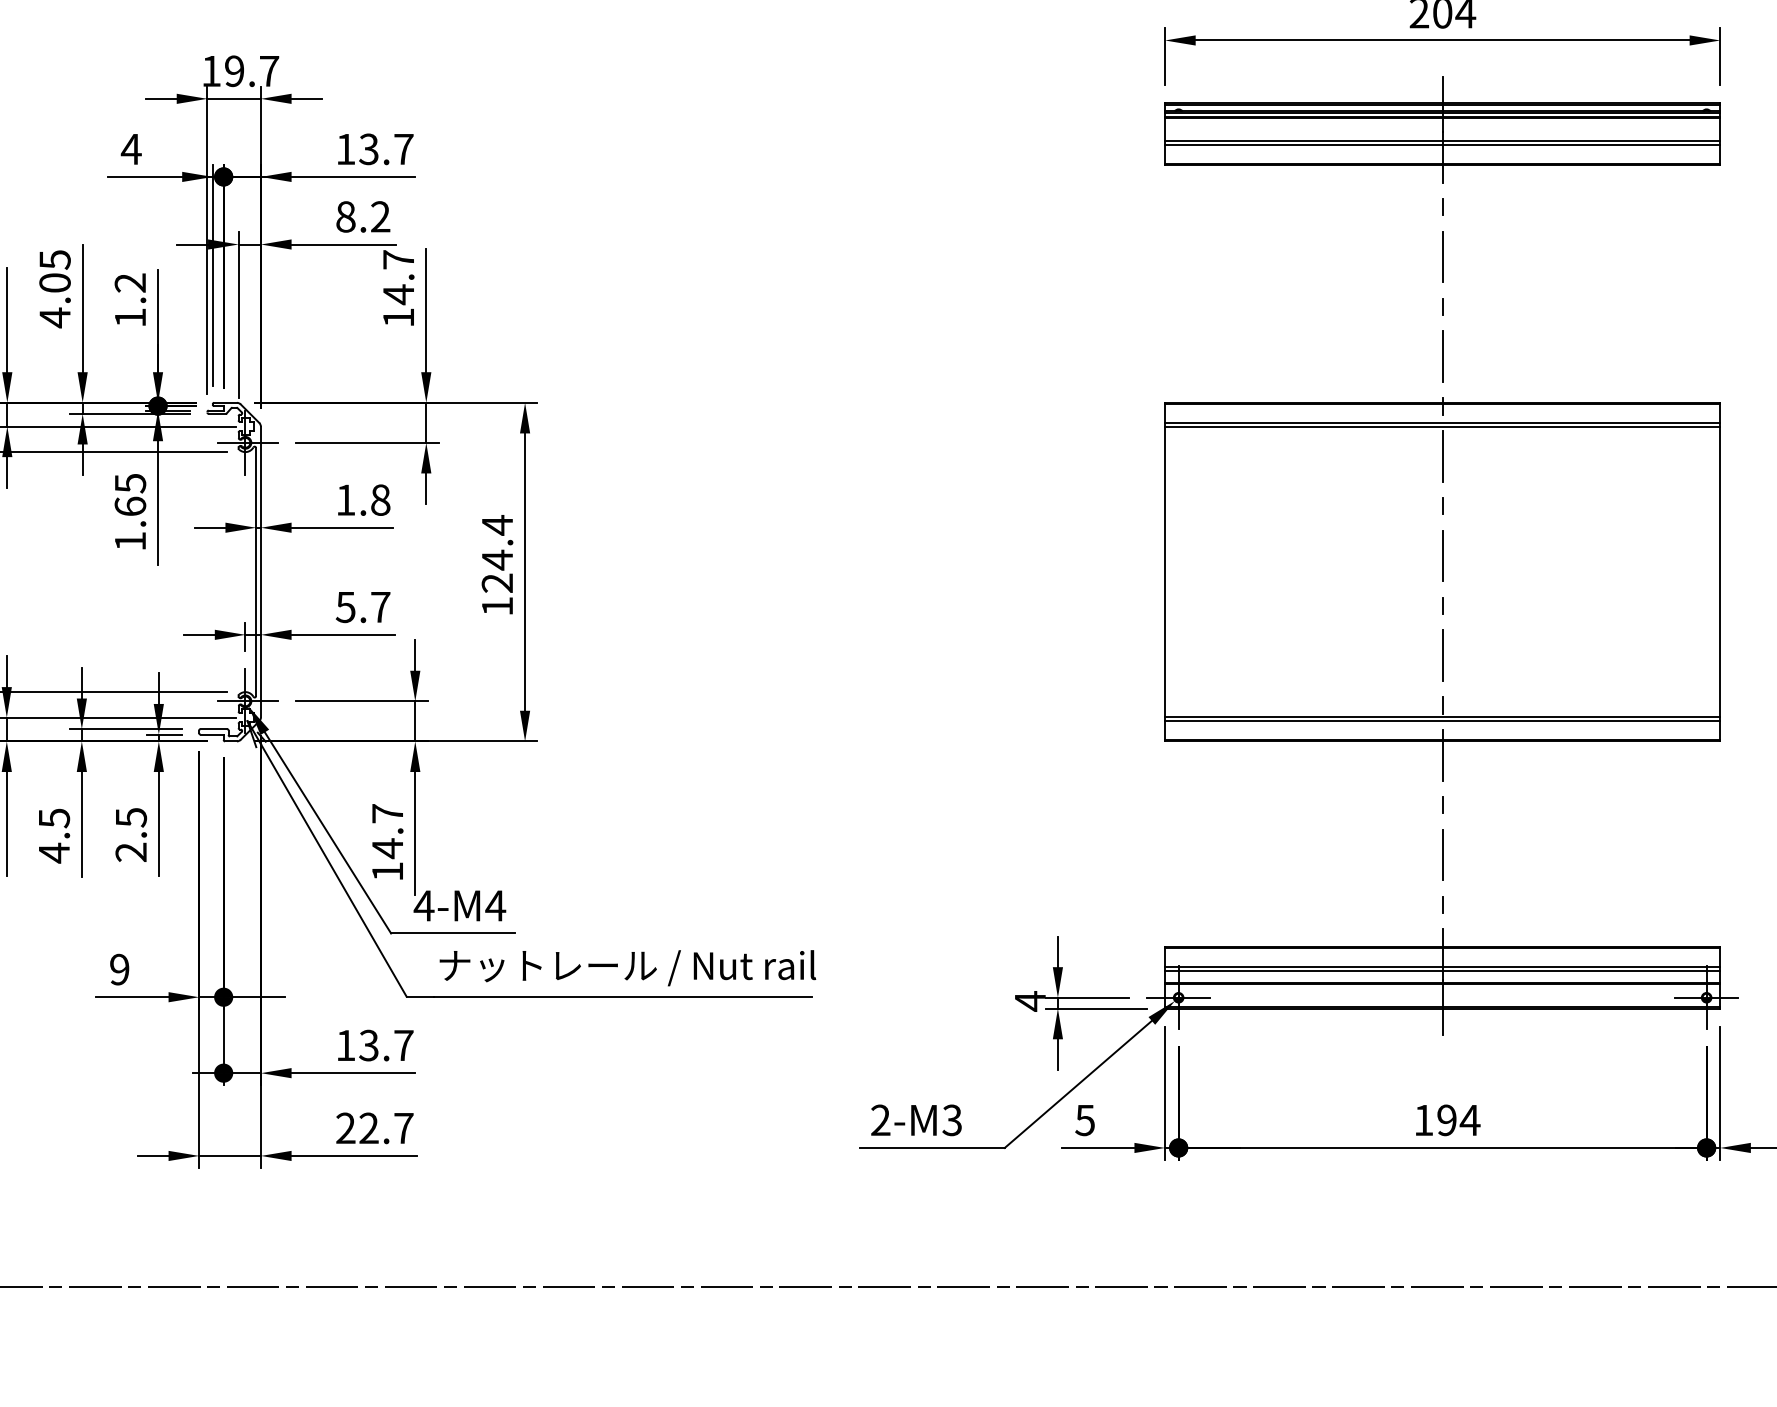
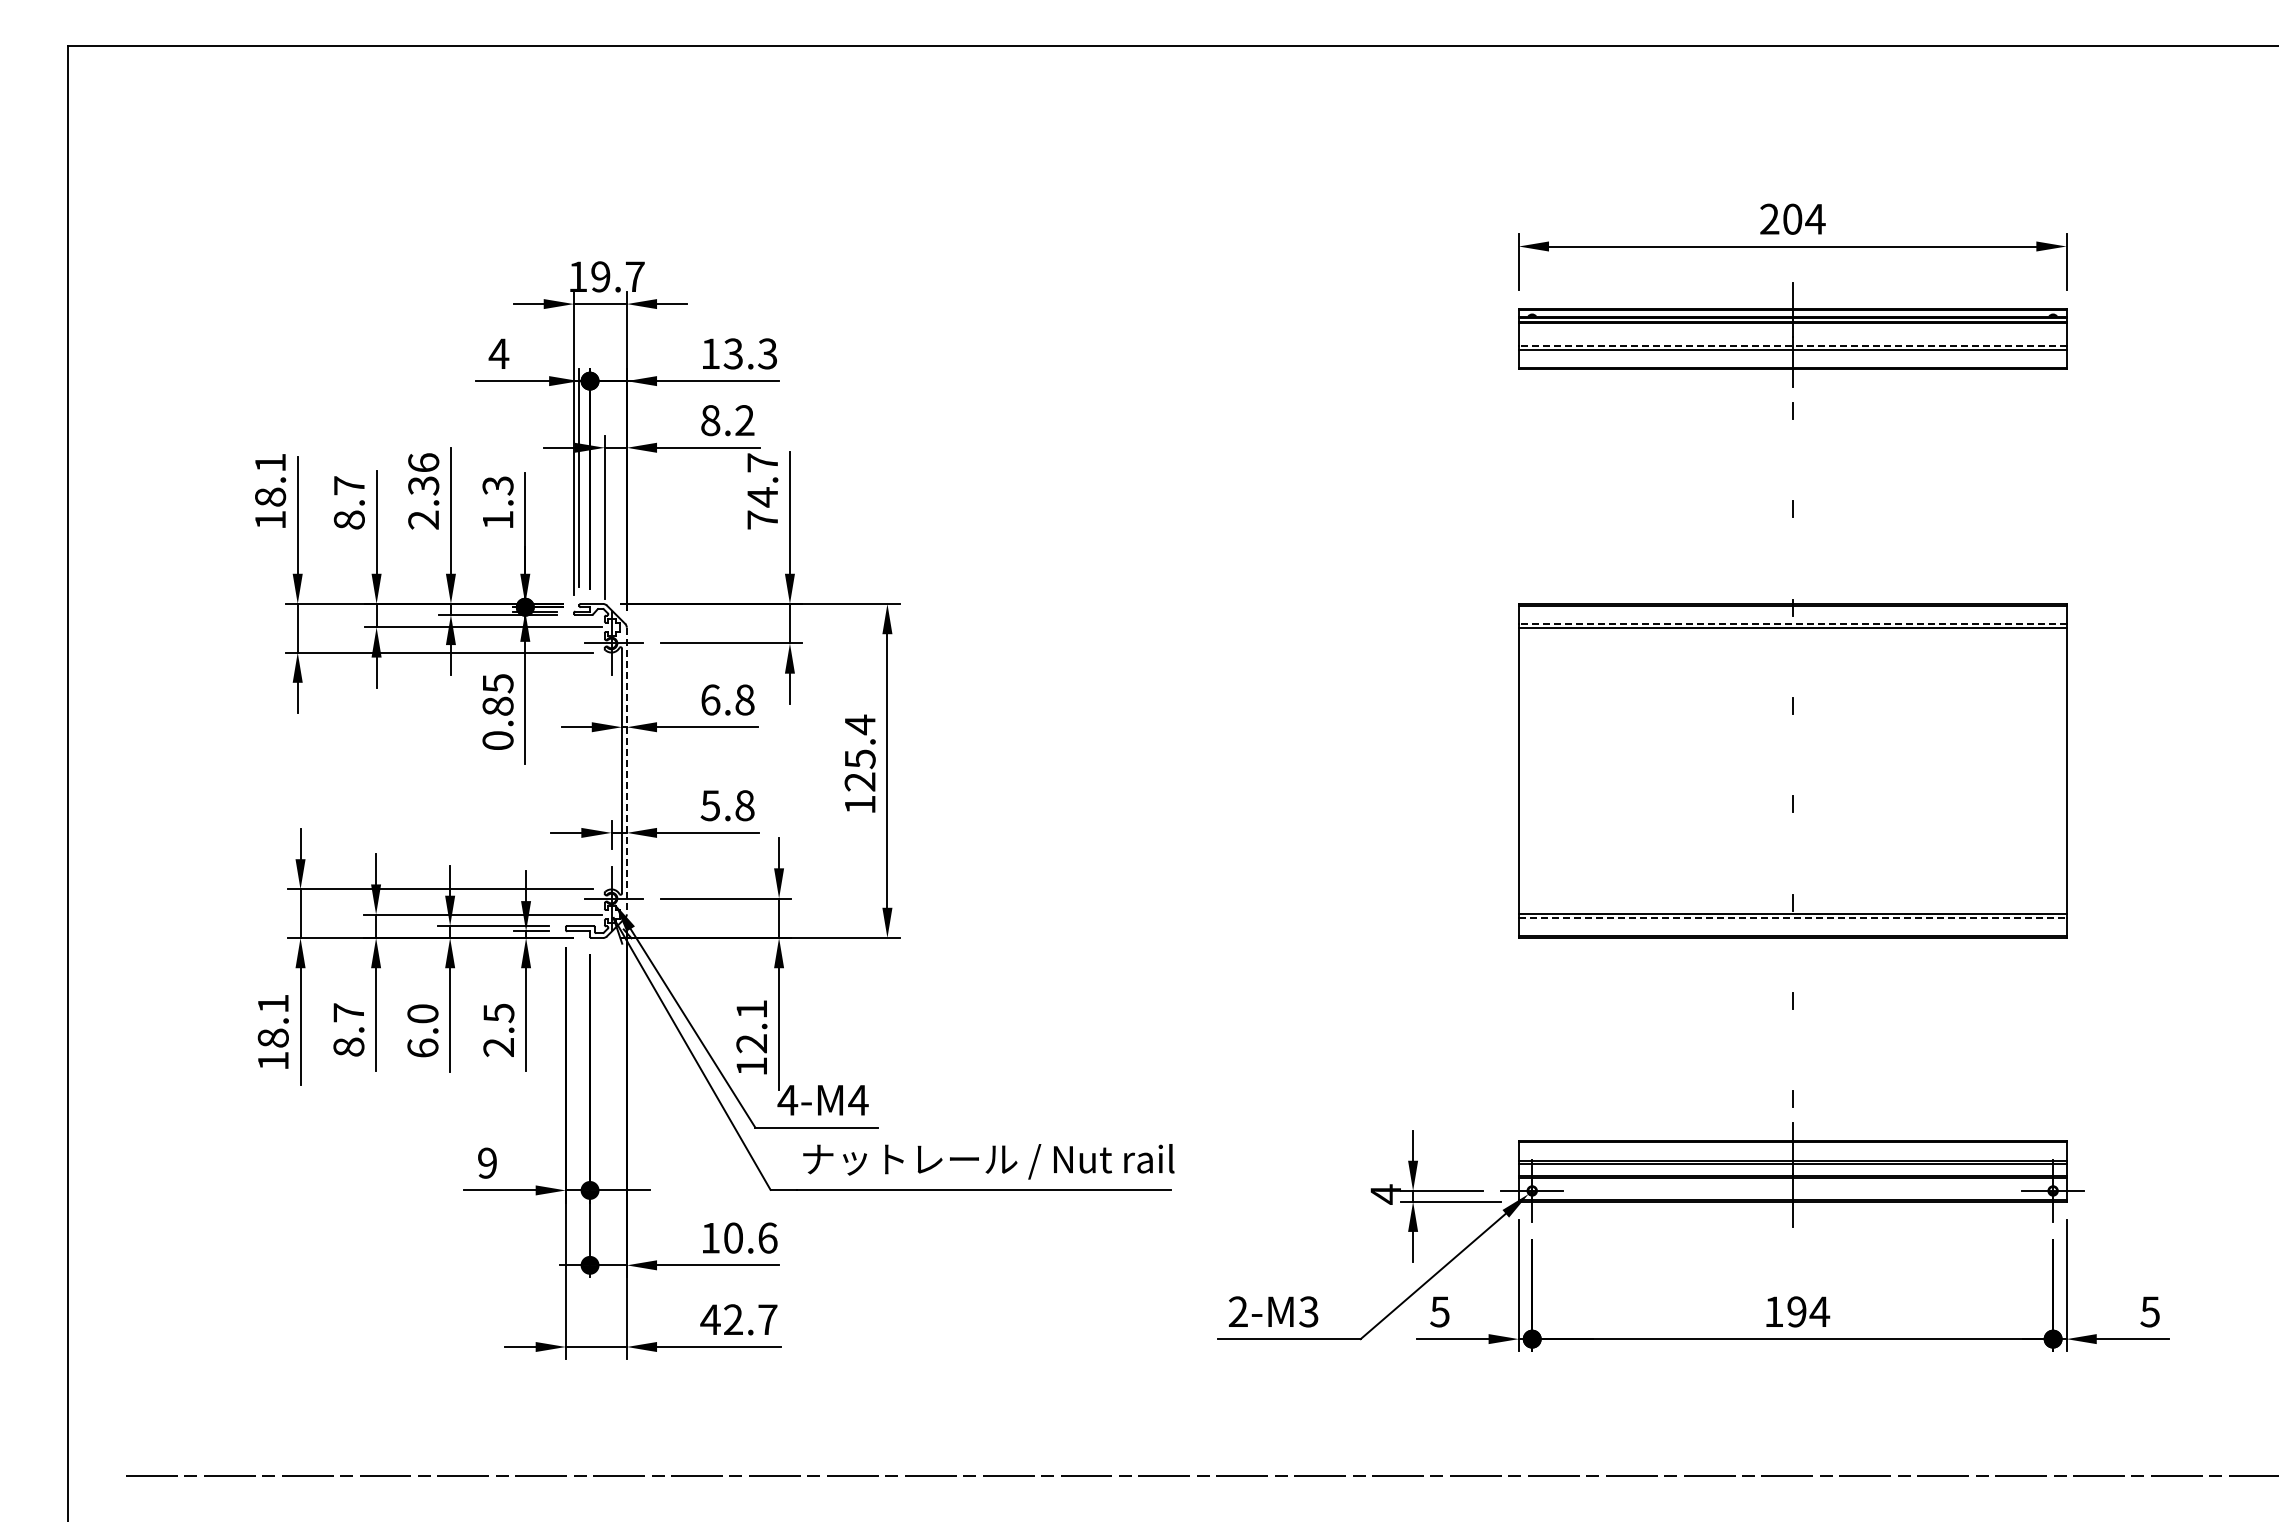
line: (1442, 140) -> (1792, 345), solid -> dashed
text: (403, 148) -> (767, 353), 13.7 -> 13.3
line: (1442, 257) -> (1792, 460), removed
text: (130, 282) -> (498, 485), 1.2 -> 1.3
text: (54, 288) -> (423, 491), 4.05 -> 2.36
text: (398, 317) -> (762, 519), 14.7 -> 74.7
line: (1442, 356) -> (1792, 558), removed
line: (1442, 422) -> (1792, 623), solid -> dashed
line: (1442, 456) -> (1792, 656), removed
text: (345, 499) -> (710, 699), 1.8 -> 6.8
text: (129, 522) -> (497, 722), 1.65 -> 0.85
line: (1442, 556) -> (1792, 755), removed
text: (497, 560) -> (860, 759), 124.4 -> 125.4
line: (260, 572) -> (626, 771), solid -> dashed
text: (380, 607) -> (744, 805), 5.7 -> 5.8
line: (1442, 655) -> (1792, 853), removed
line: (1442, 721) -> (1792, 918), solid -> dashed
line: (1442, 755) -> (1792, 951), removed
text: (387, 831) -> (751, 1026), 14.7 -> 12.1
text: (53, 836) -> (422, 1031), 4.5 -> 6.0
line: (1442, 855) -> (1792, 1050), removed
text: (386, 1044) -> (750, 1237), 13.7 -> 10.6
text: (345, 1128) -> (710, 1319), 22.7 -> 42.7

